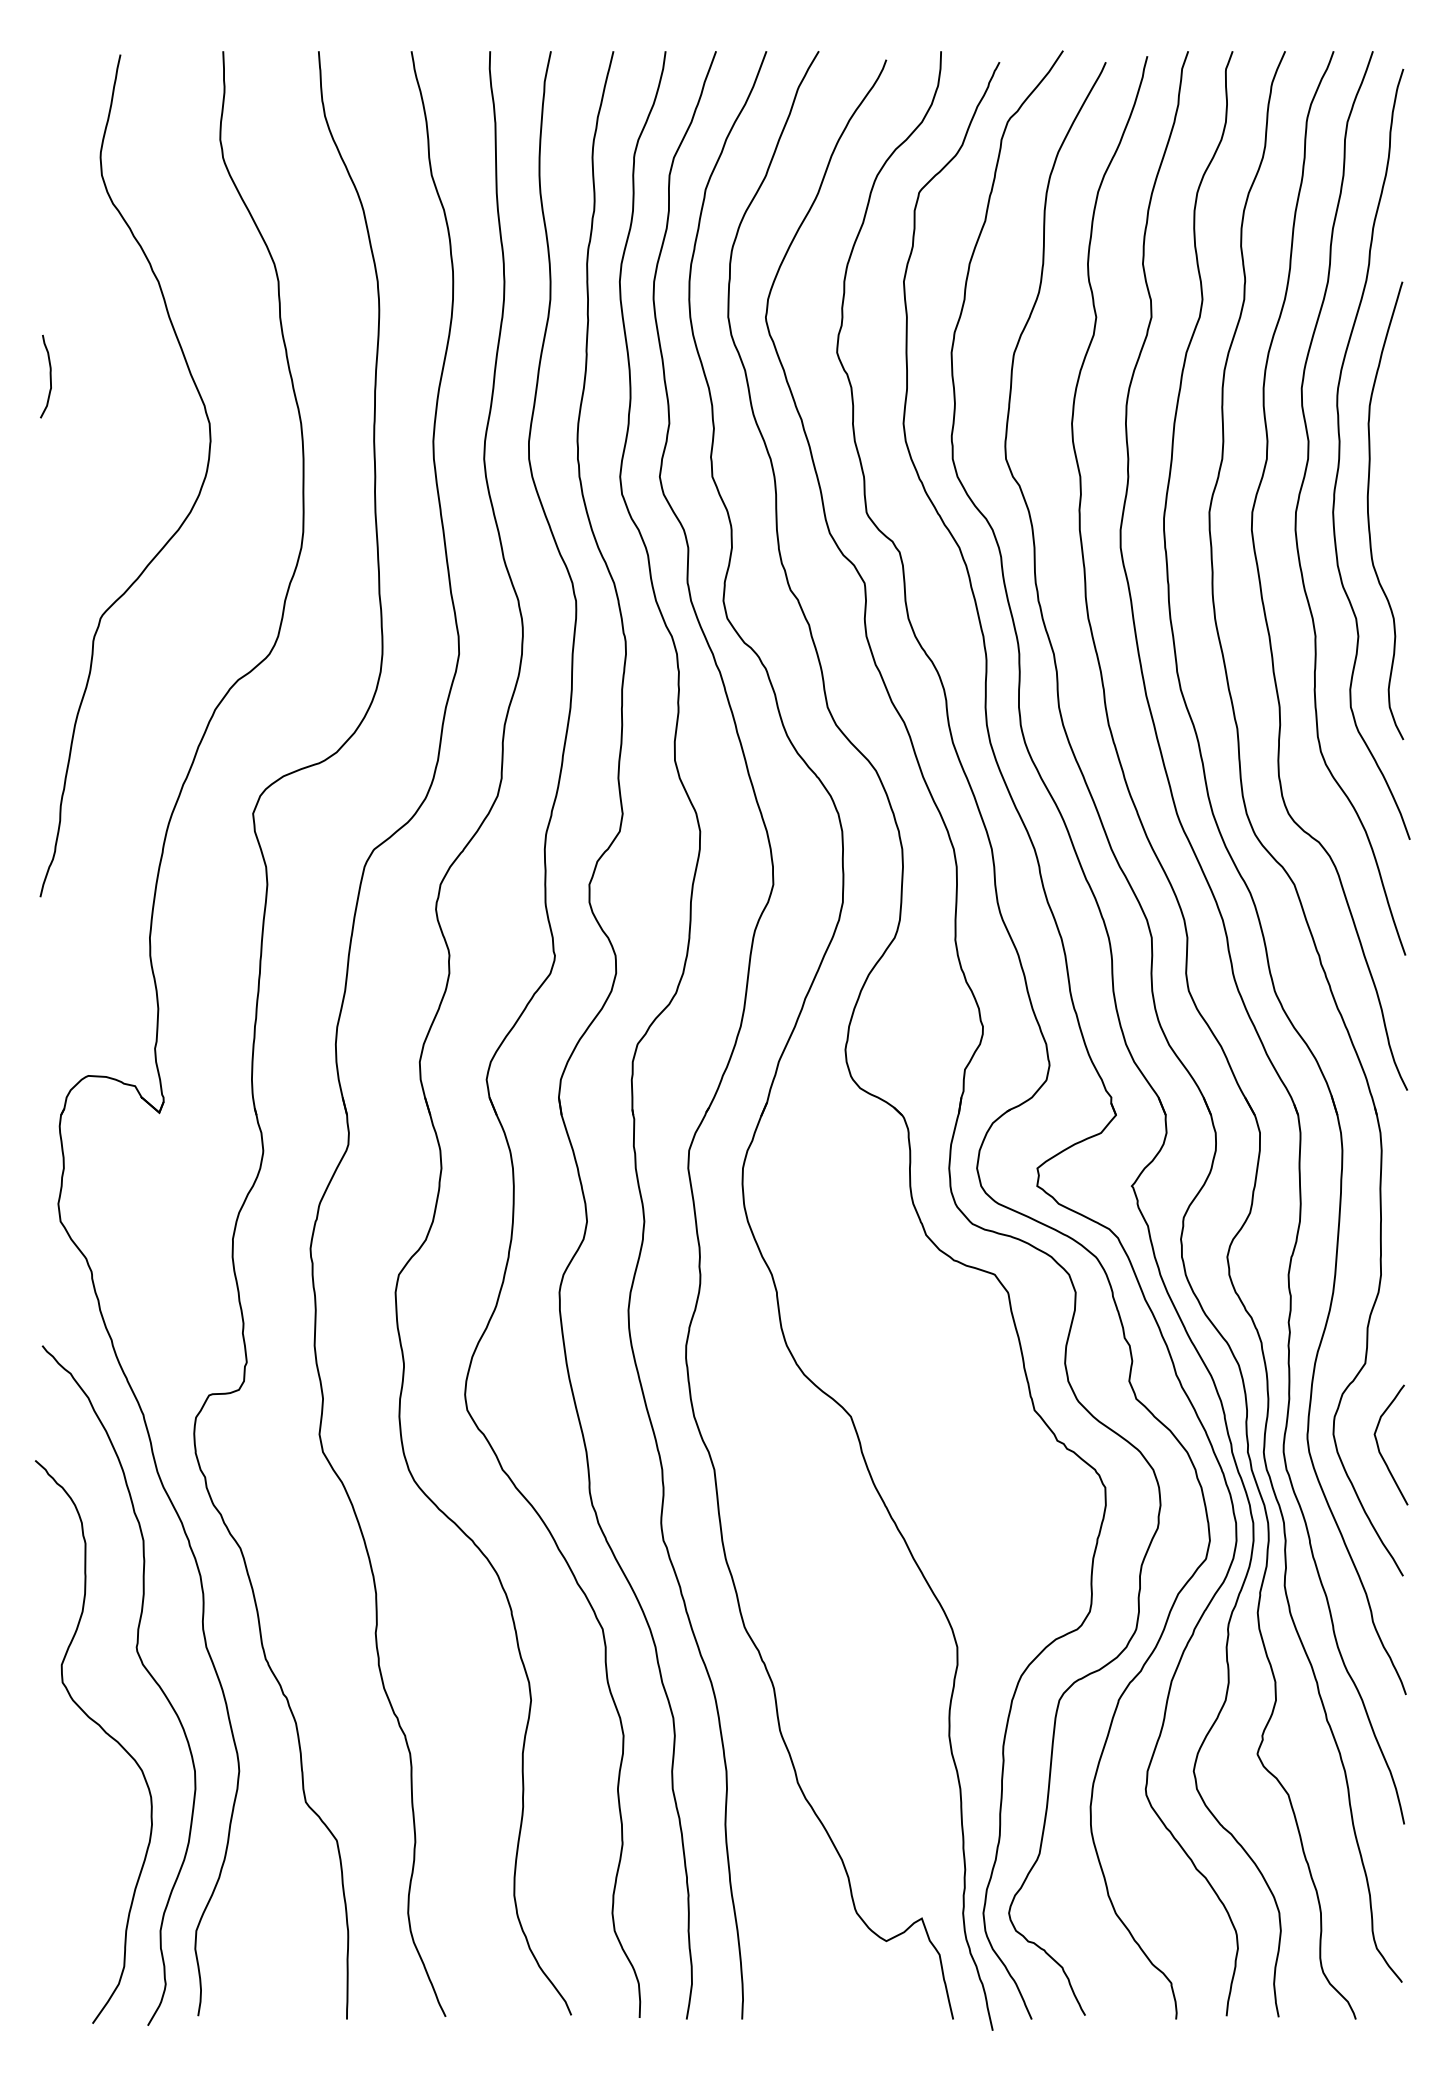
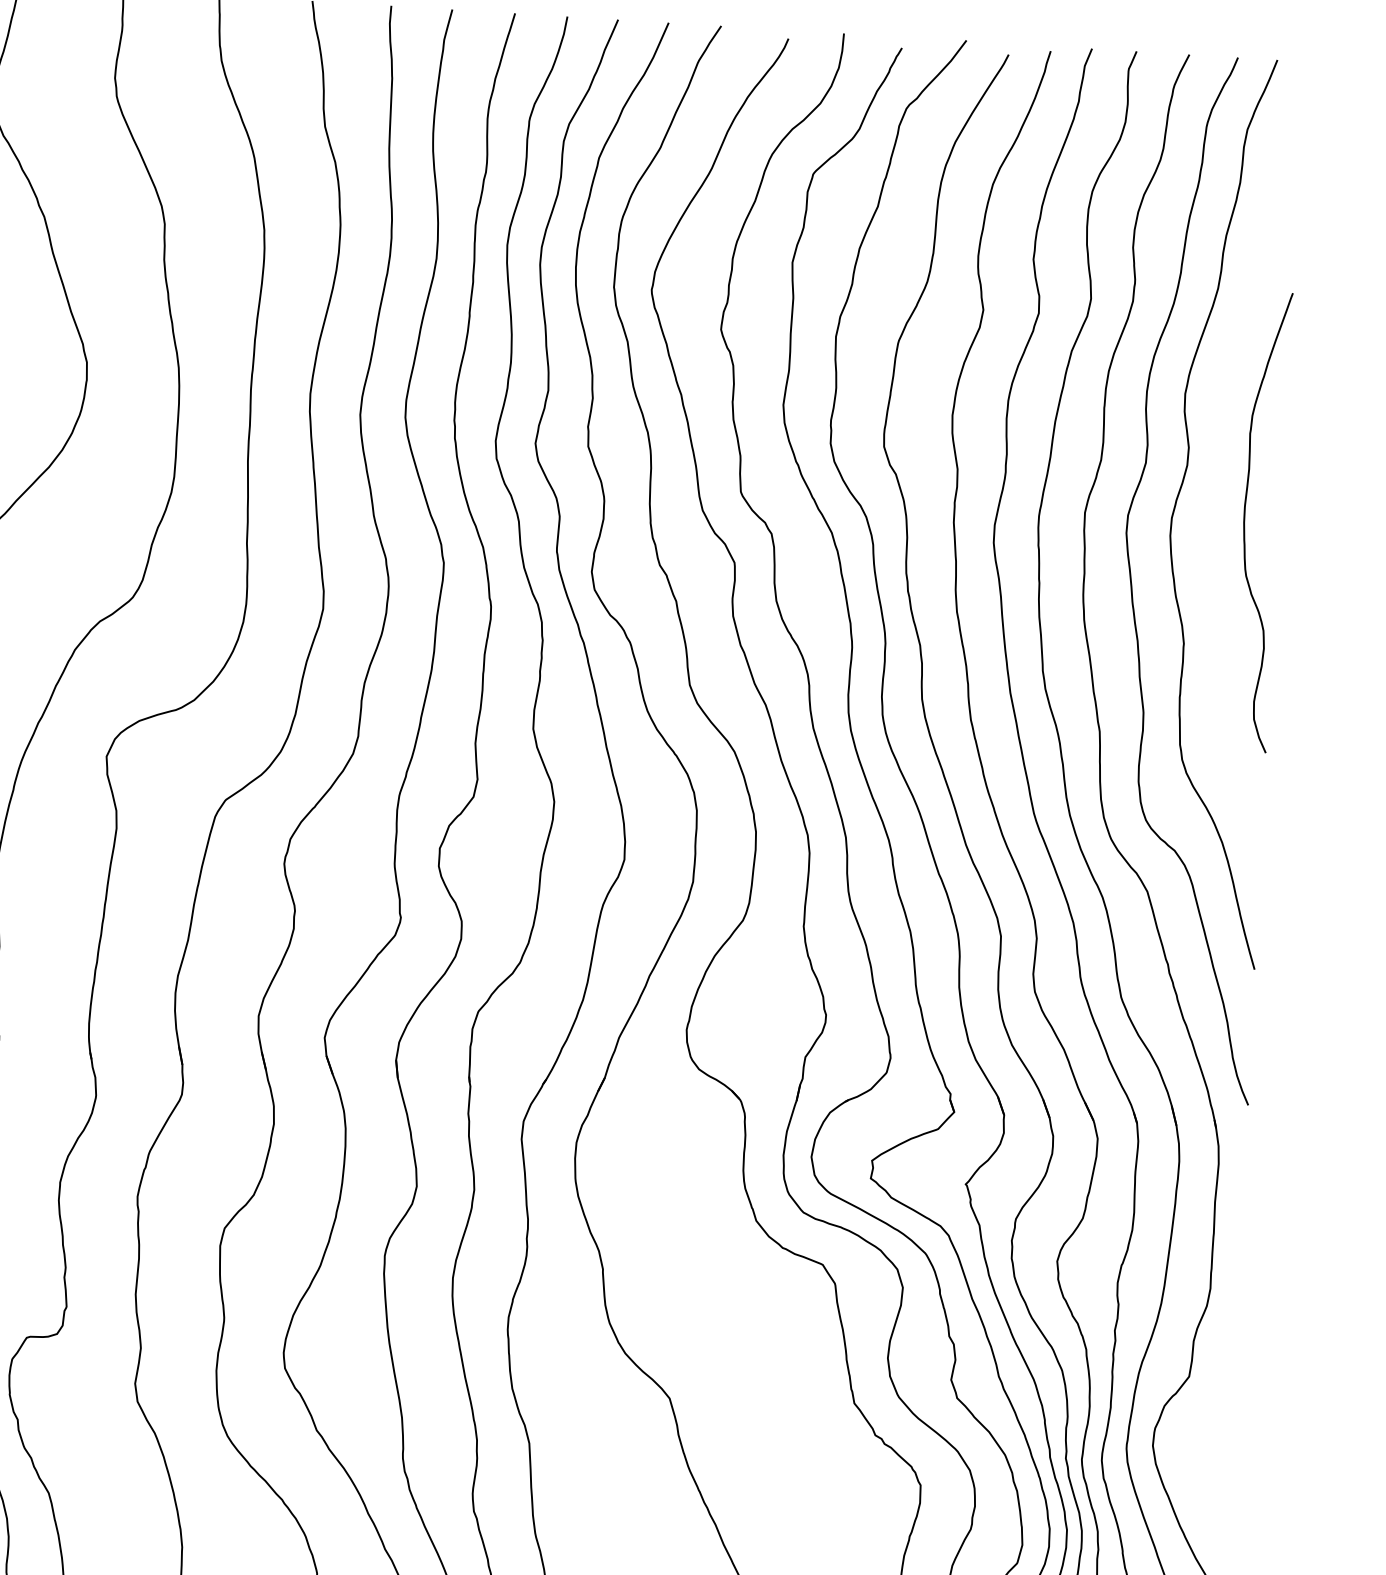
curve: (1340, 453) -> (1220, 461), removed
curve: (1379, 1447) -> (1198, 1461), removed

